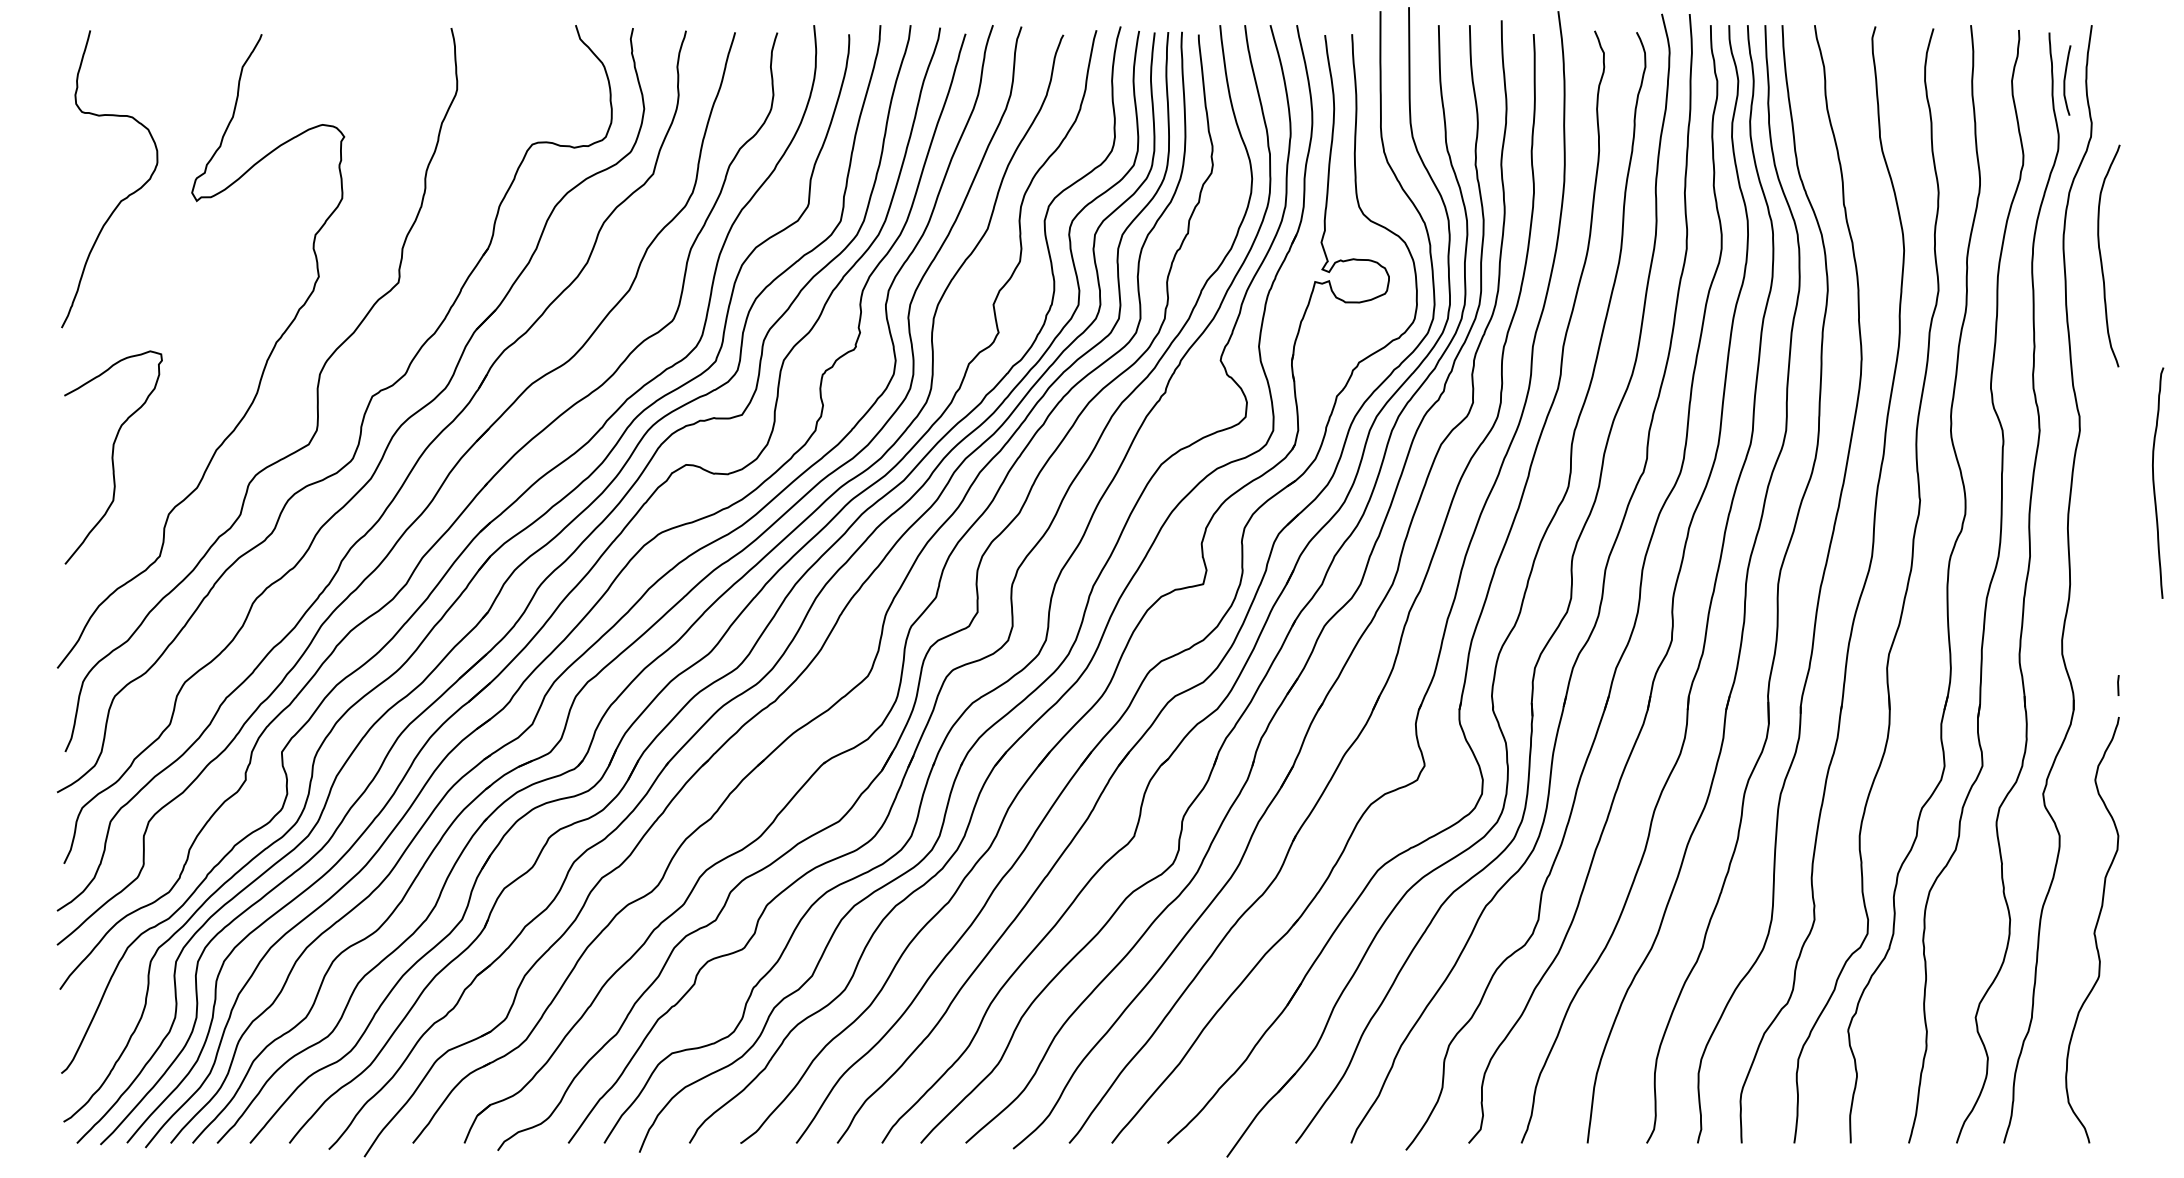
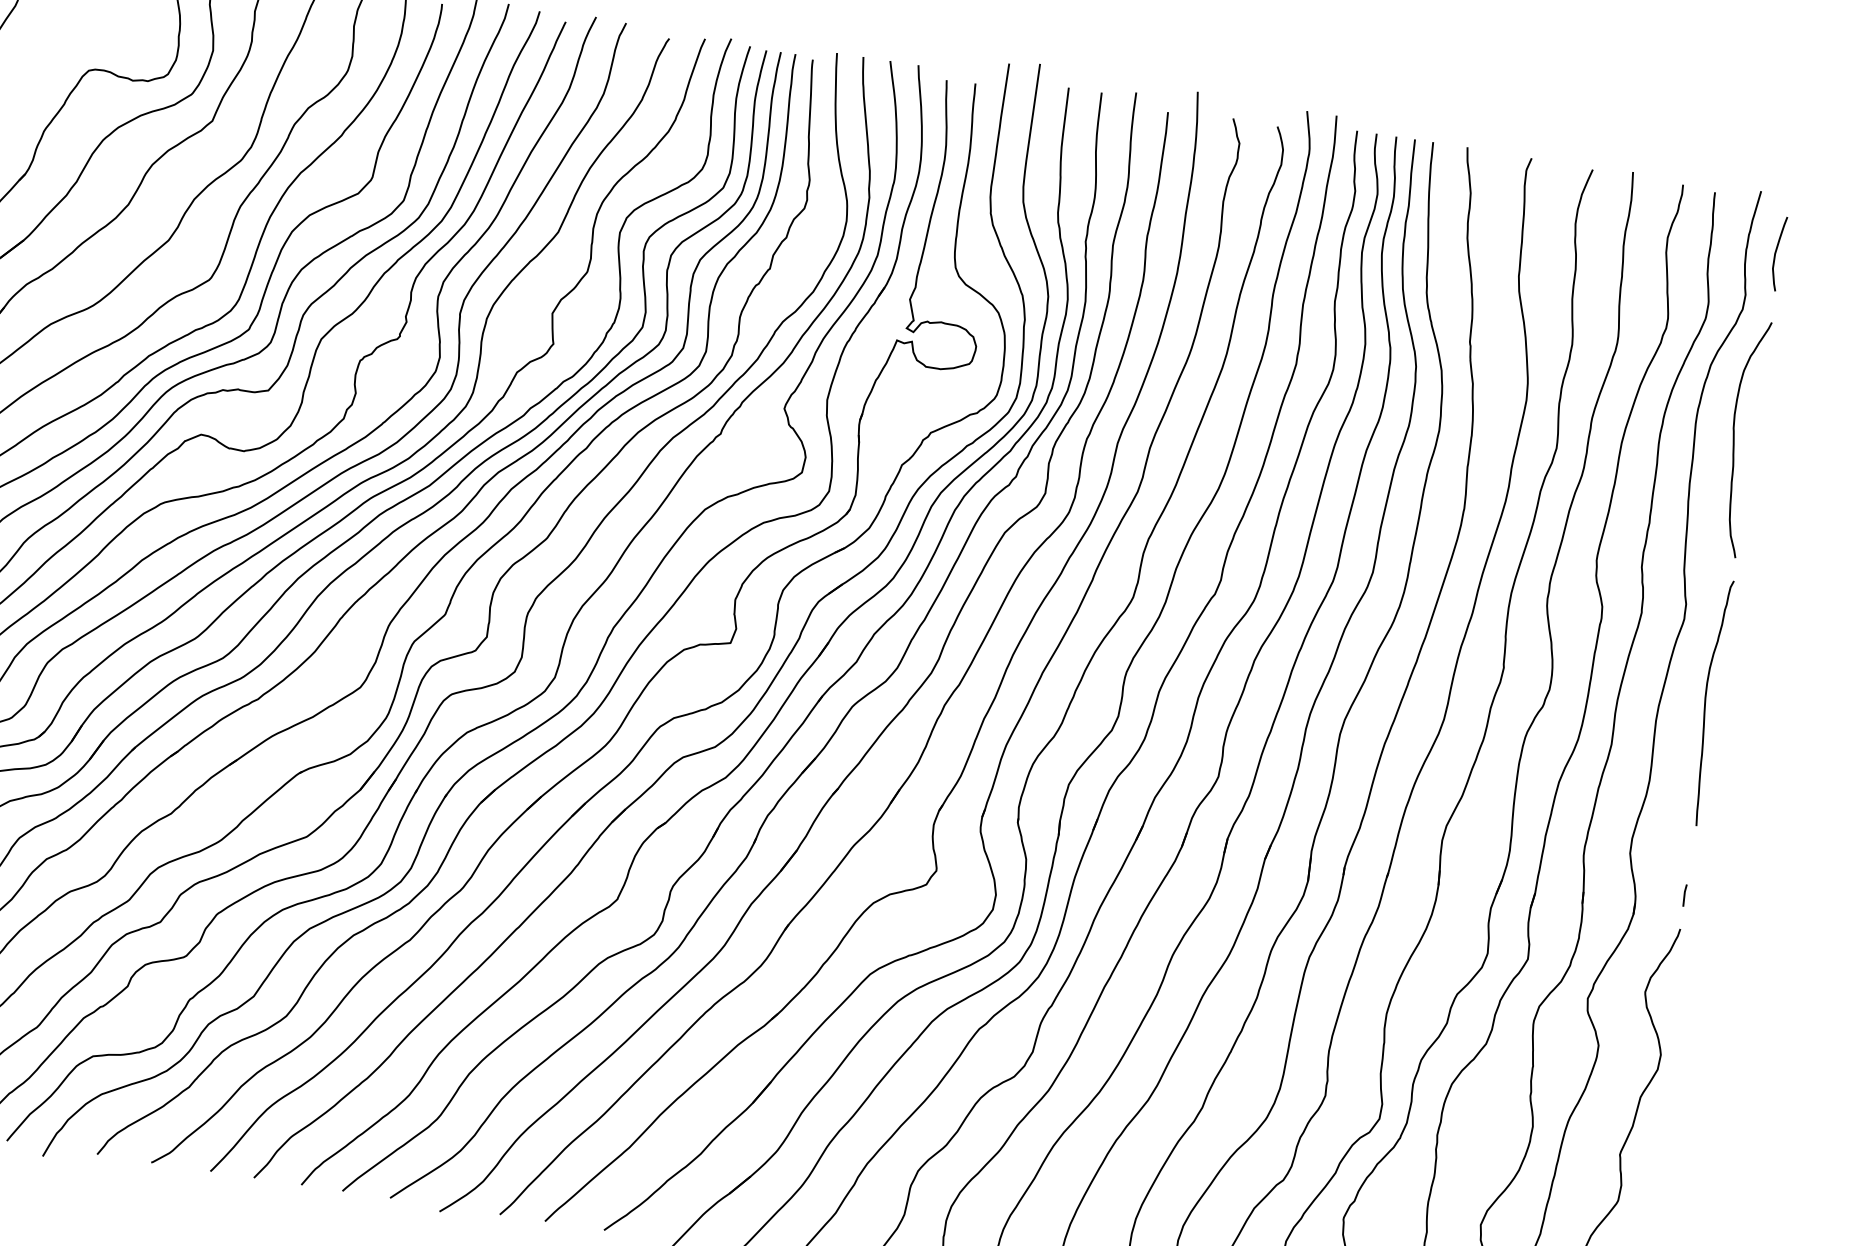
curve: (2065, 80) -> (1776, 253), moved
curve: (2154, 482) -> (1706, 701), moved

